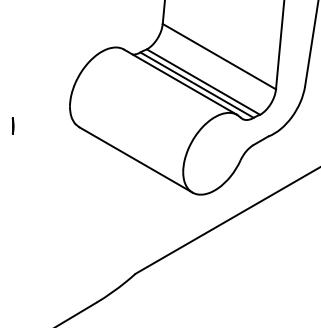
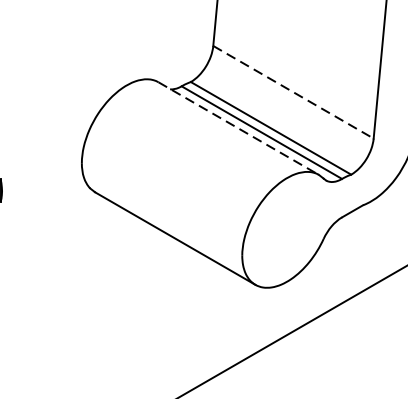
line: (219, 56) -> (293, 92), solid -> dashed
line: (181, 82) -> (239, 128), solid -> dashed

